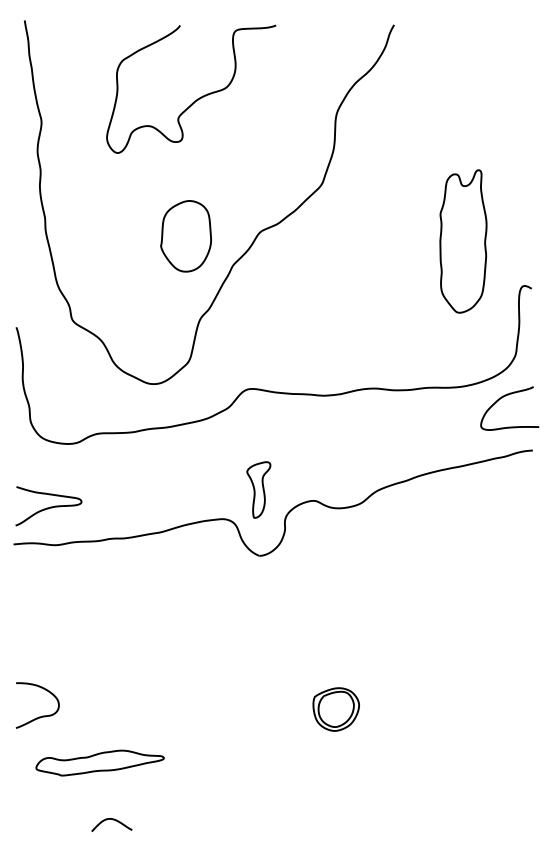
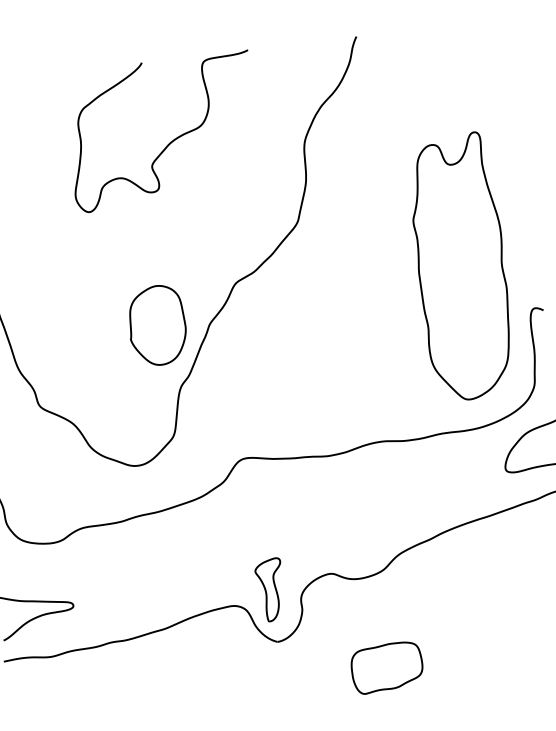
curve: (197, 98) -> (170, 141), moved
part: (185, 236) -> (156, 325), moved
part: (463, 241) -> (461, 267), size x1.67
part: (258, 489) -> (270, 589), moved
part: (354, 590) -> (387, 667), added

